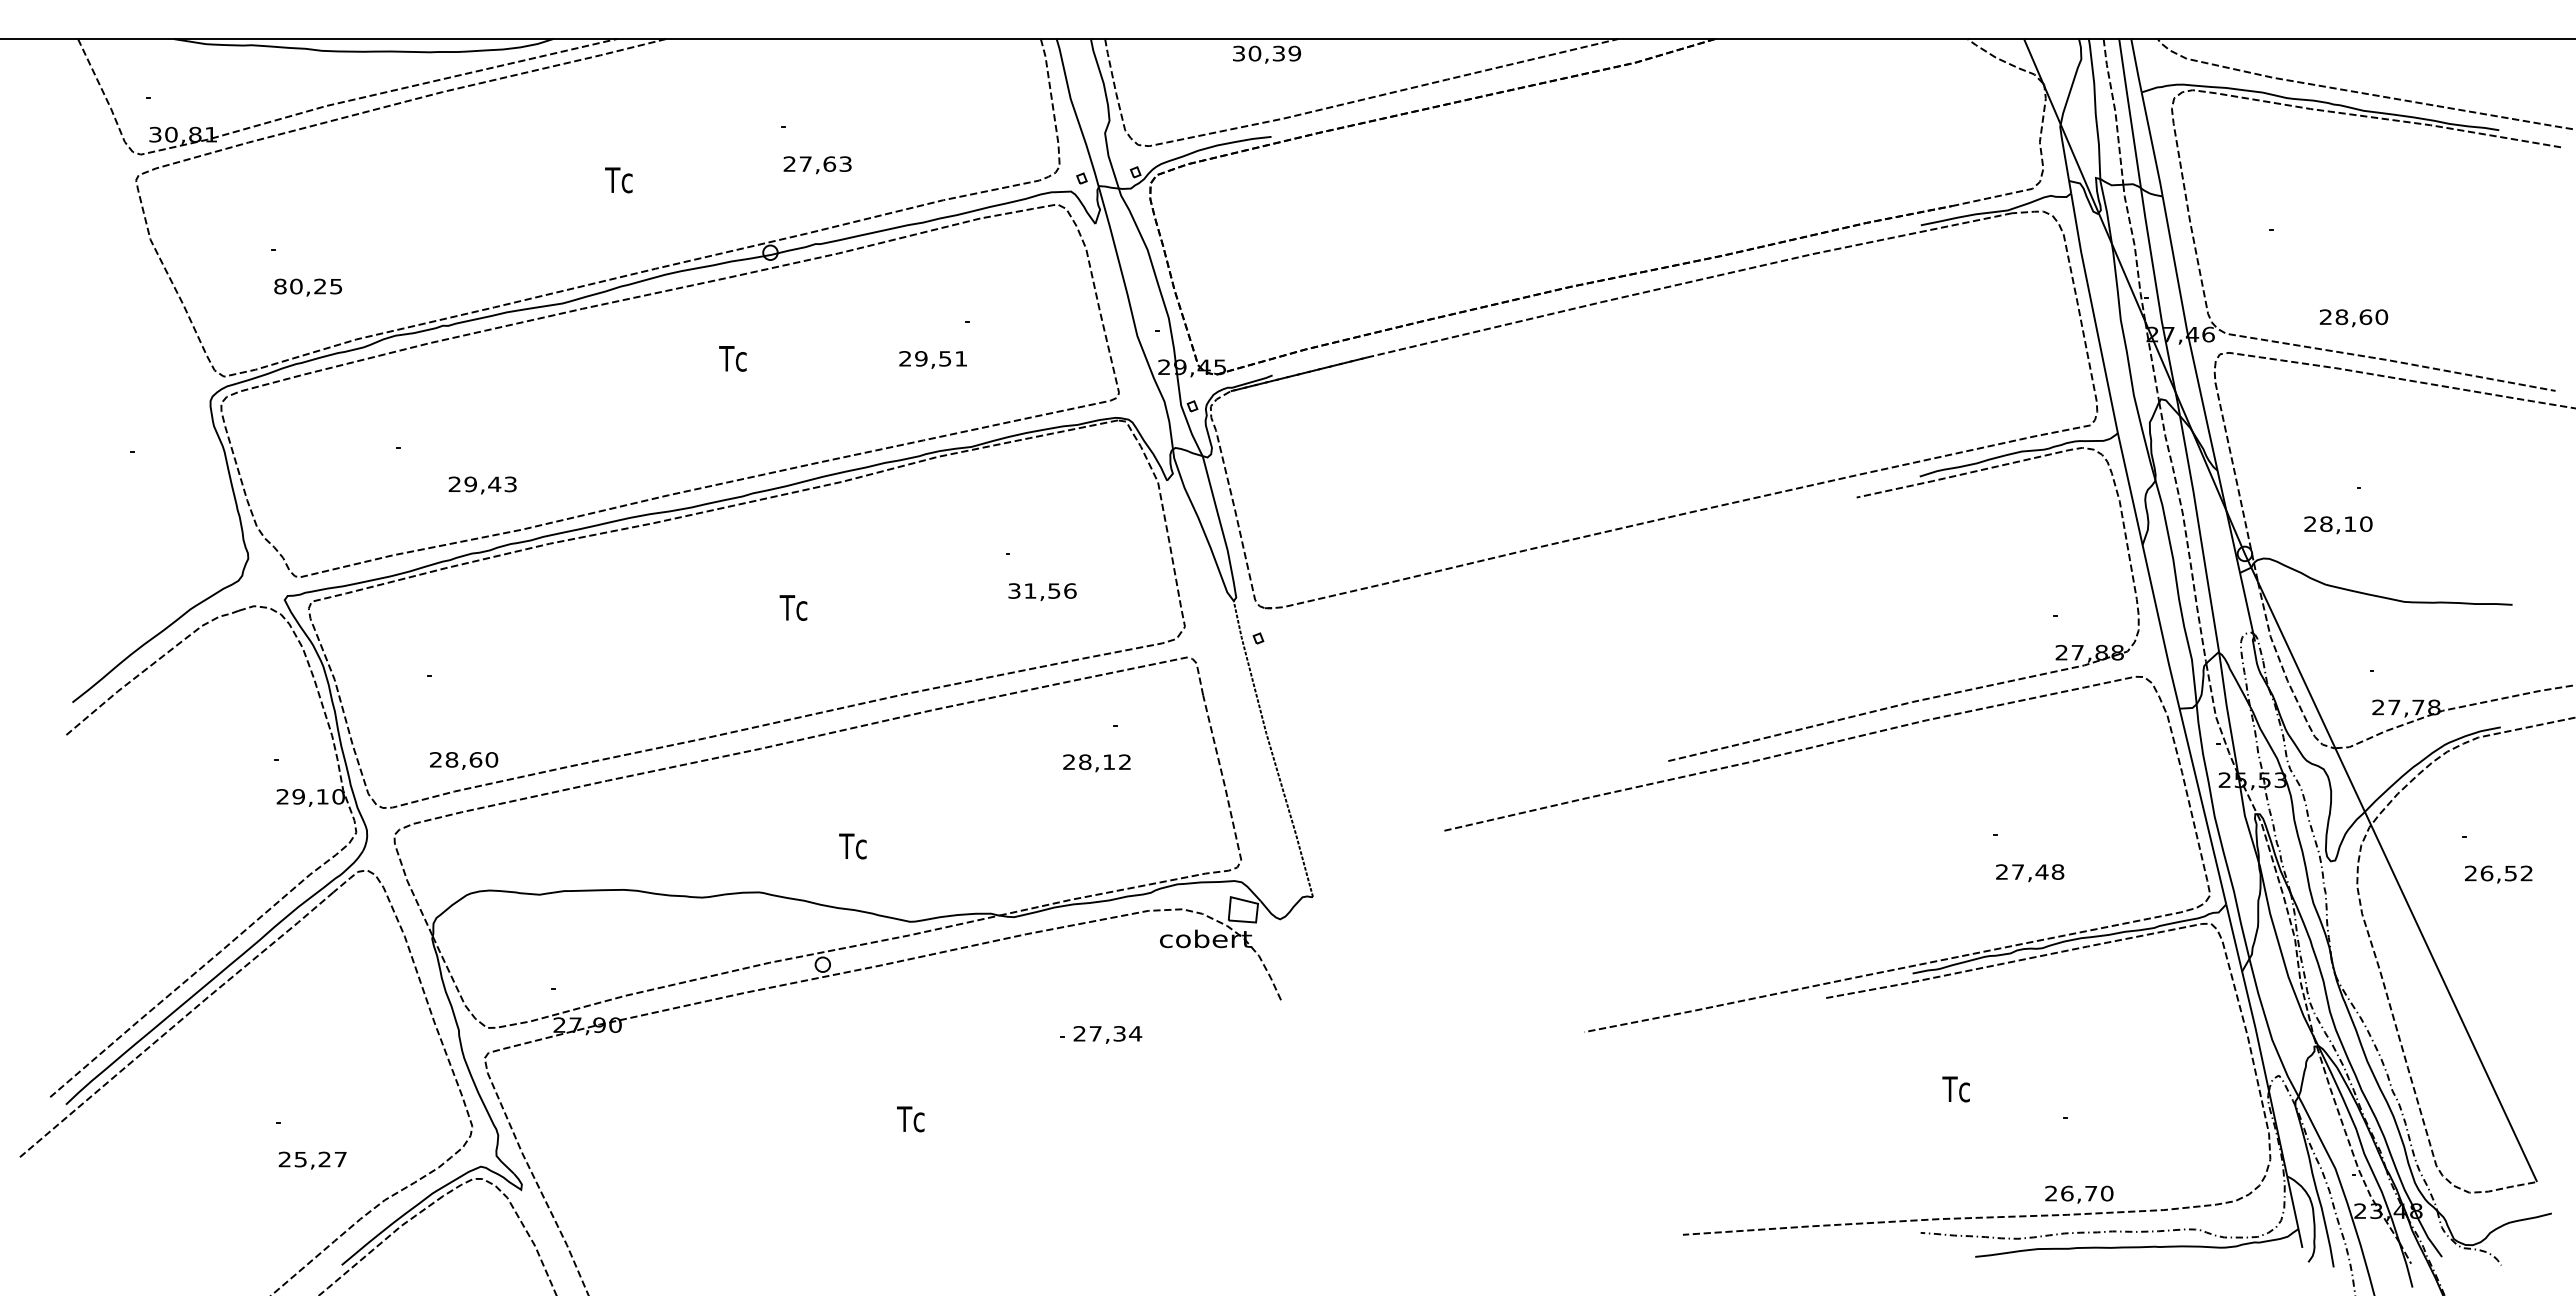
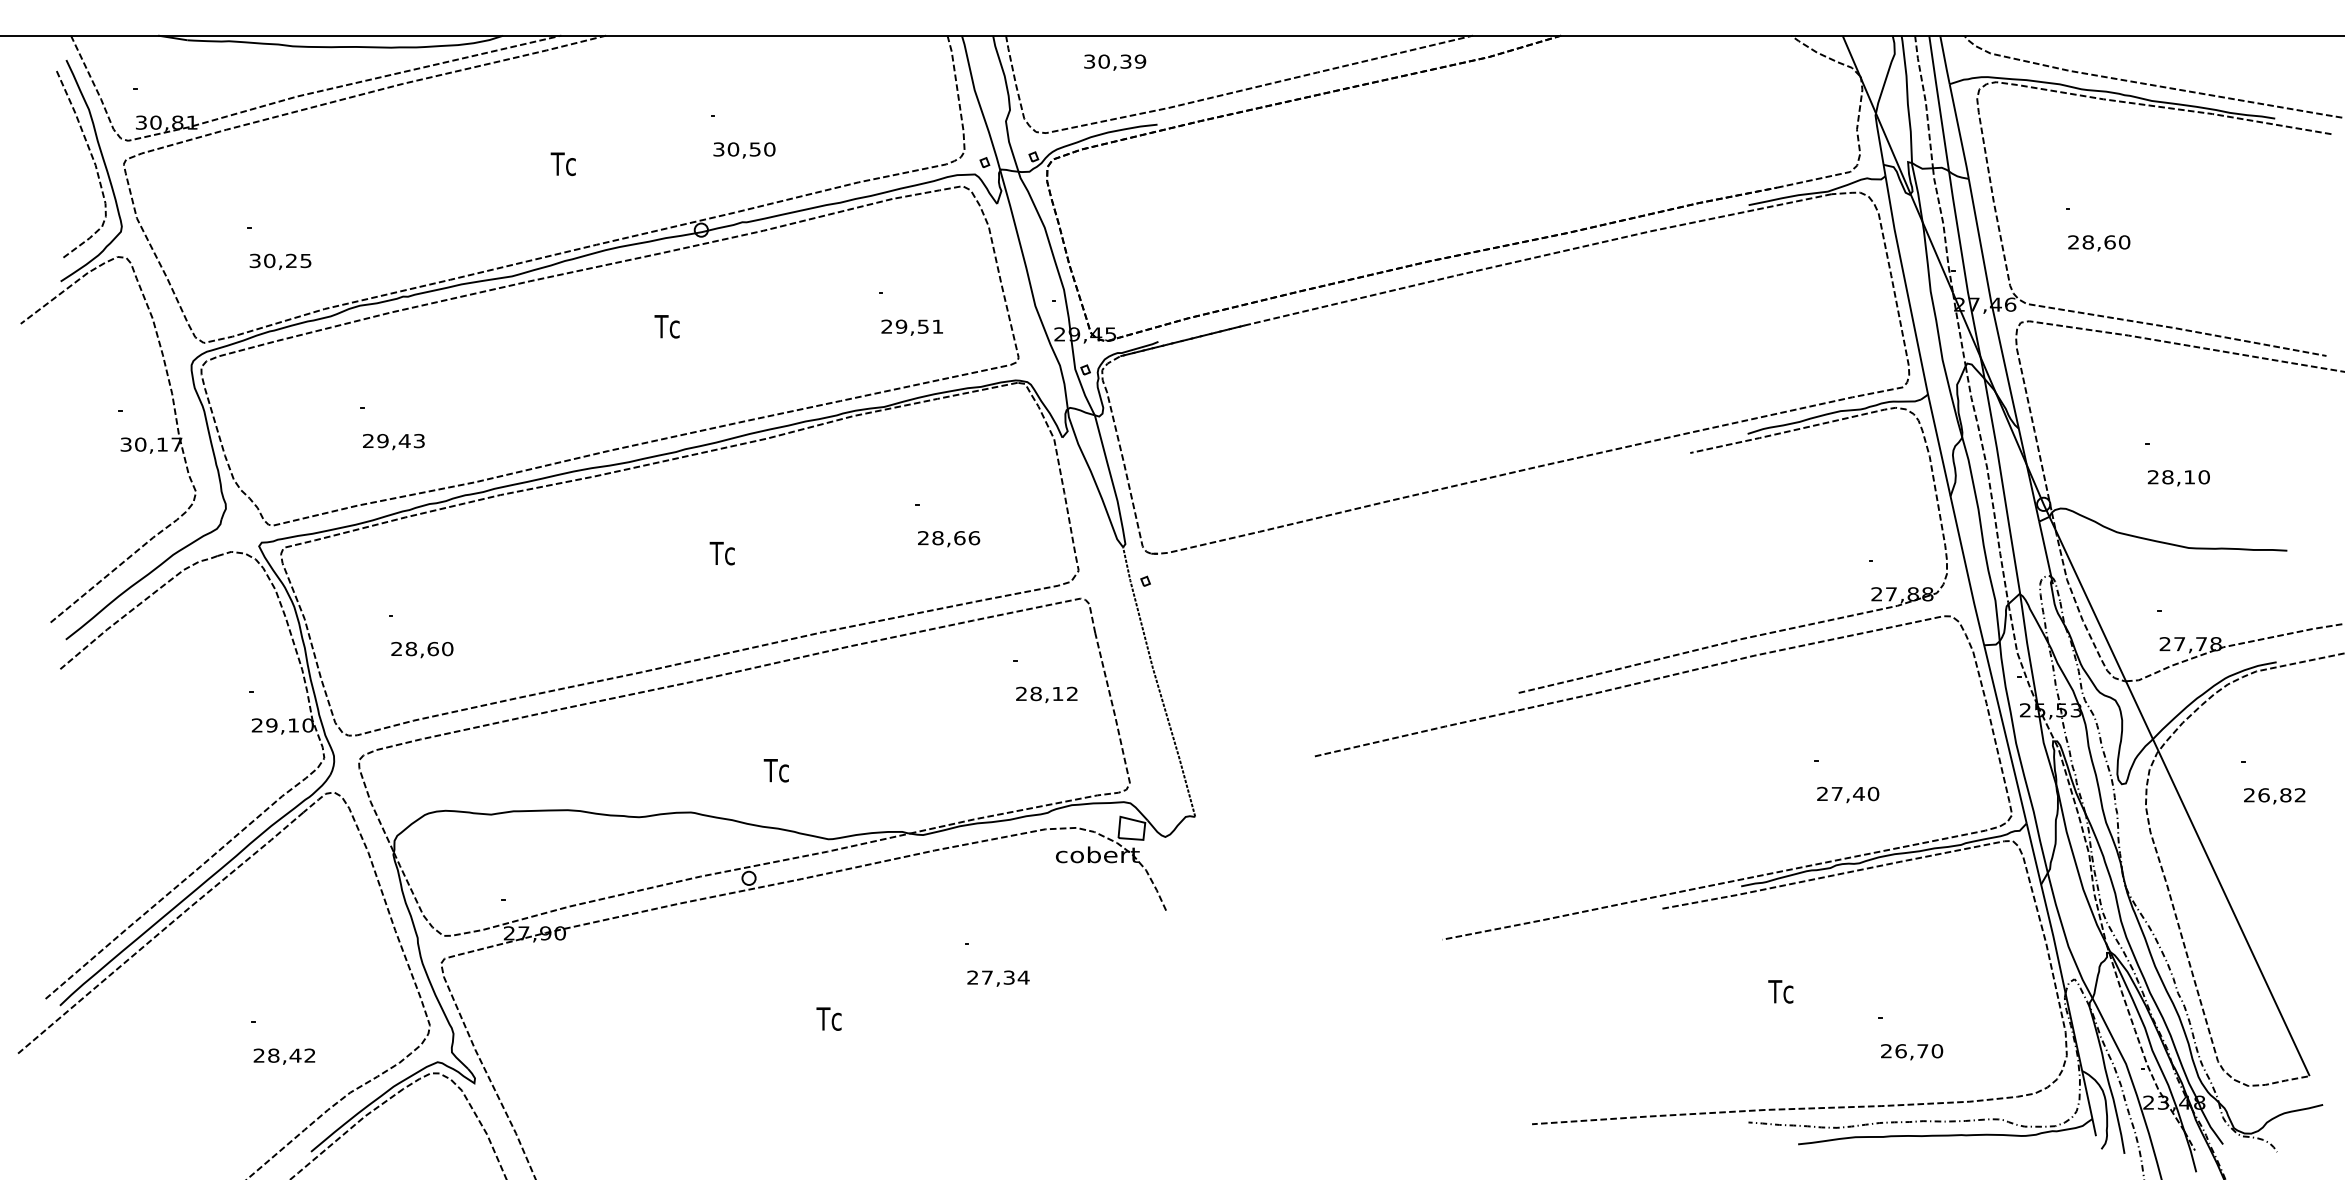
text: (1267, 54) -> (1115, 62), moved
text: (817, 163) -> (744, 148), 27,63 -> 30,50
text: (280, 286) -> (255, 260), 80,25 -> 30,25
text: (2353, 318) -> (2098, 243), moved
text: (932, 359) -> (911, 327), moved
part: (169, 360) -> (154, 328), added
text: (482, 485) -> (393, 442), moved
text: (2338, 525) -> (2178, 478), moved
text: (1034, 590) -> (941, 537), 31,56 -> 28,66
text: (464, 760) -> (422, 649), moved
text: (1096, 763) -> (1046, 695), moved
text: (2057, 871) -> (1873, 793), 27,48 -> 27,40
text: (2510, 873) -> (2285, 795), 26,52 -> 26,82
text: (1107, 1034) -> (998, 978), moved
text: (320, 1159) -> (291, 1055), 25,27 -> 28,42
text: (2079, 1194) -> (1912, 1052), moved

